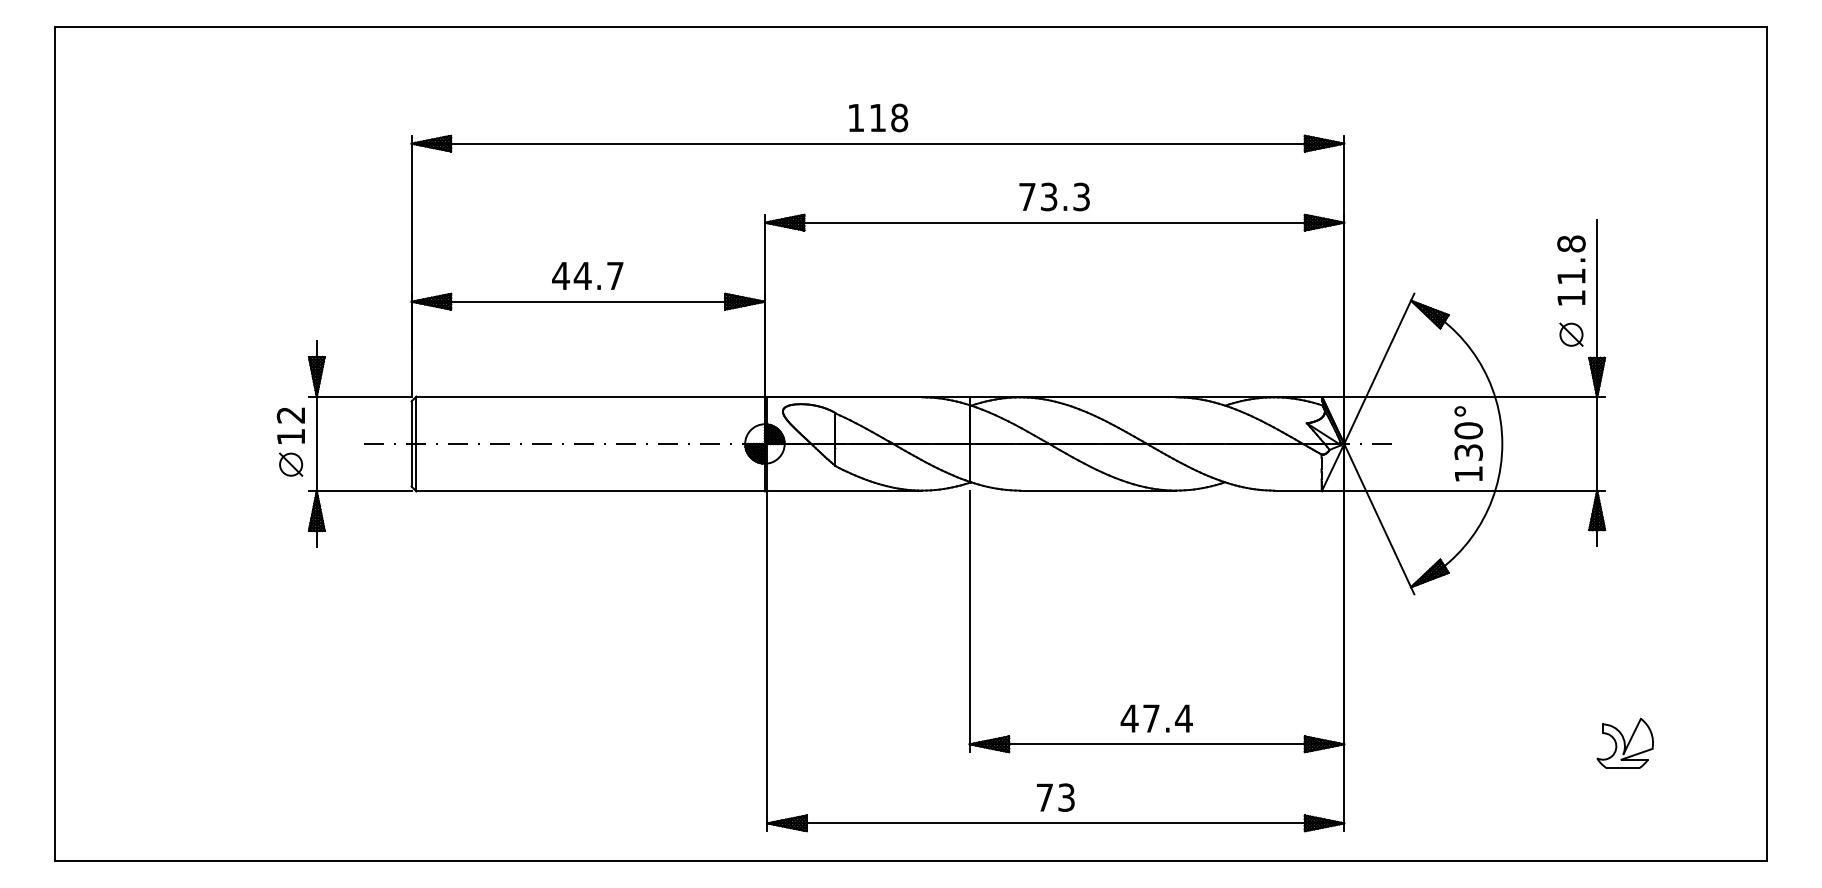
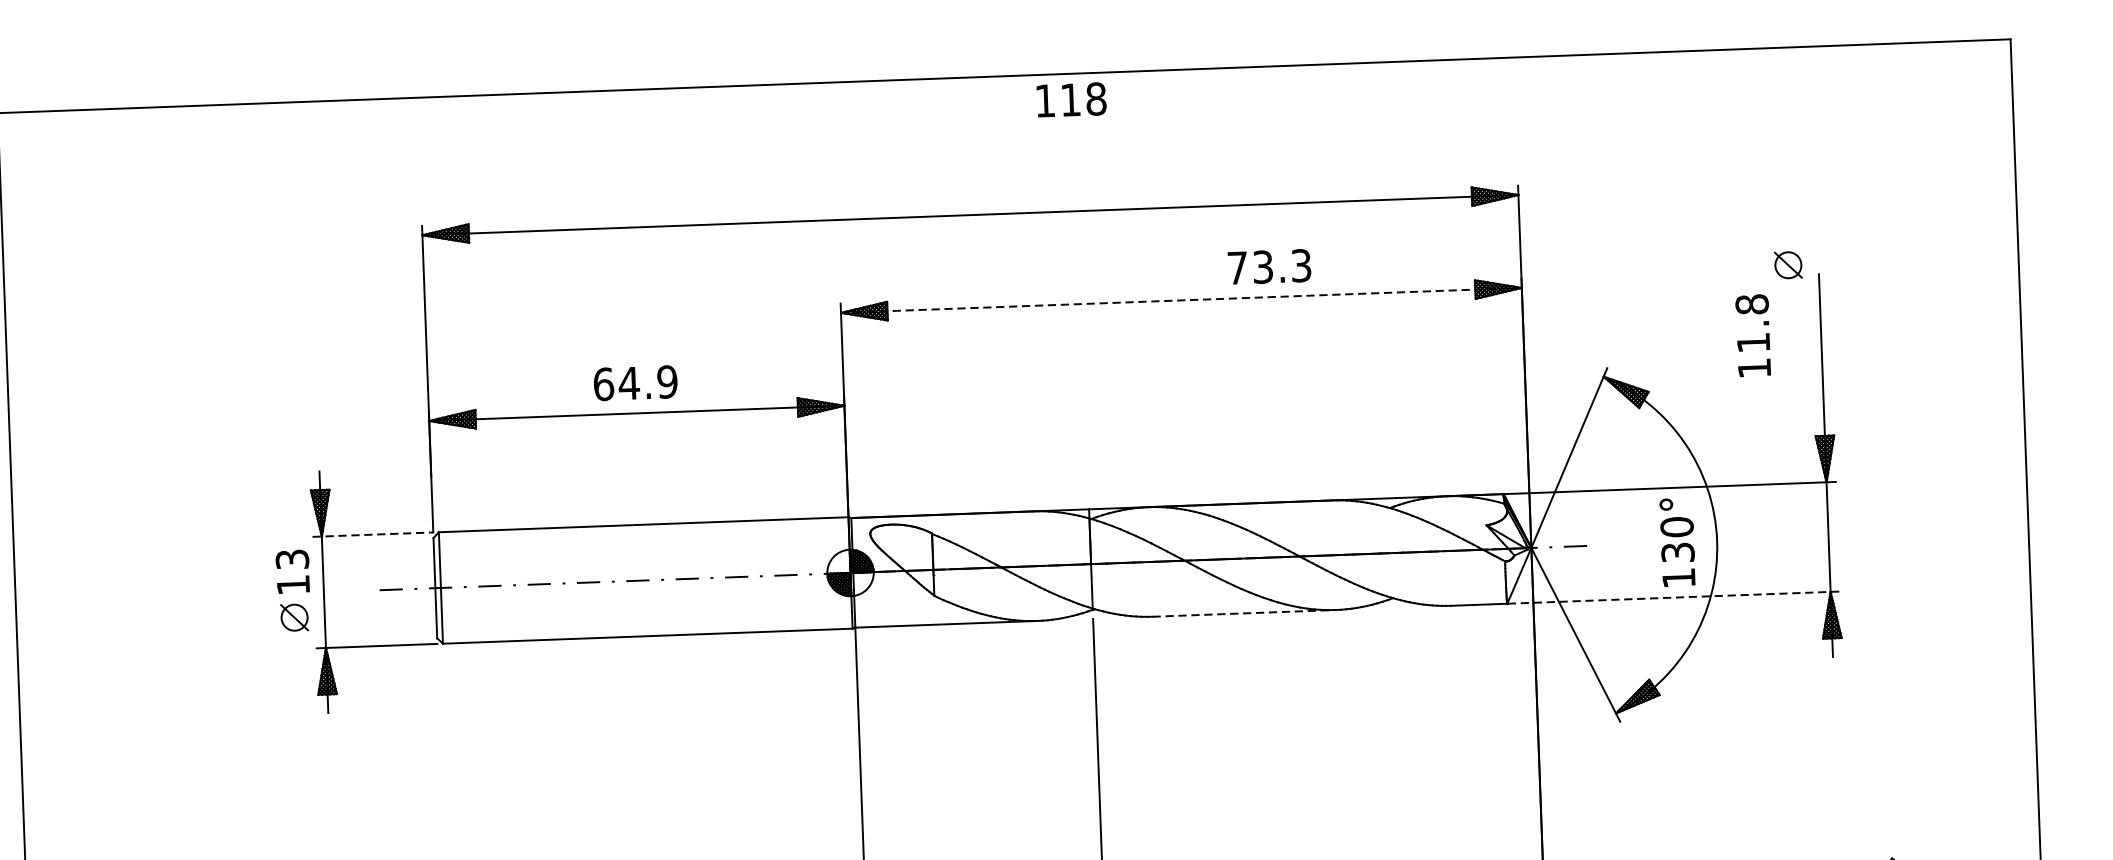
text: (878, 117) -> (1071, 99), moved
text: (1054, 196) -> (1269, 266), moved
line: (1054, 222) -> (1181, 300), solid -> dashed
text: (1571, 270) -> (1753, 335), moved
text: (587, 275) -> (634, 382), 44.7 -> 64.9
part: (1571, 334) -> (1788, 264), moved
line: (360, 396) -> (373, 534), solid -> dashed
text: (291, 415) -> (292, 559), 12 -> 13
line: (1098, 490) -> (1244, 613), solid -> dashed
line: (1464, 490) -> (1674, 597), solid -> dashed

